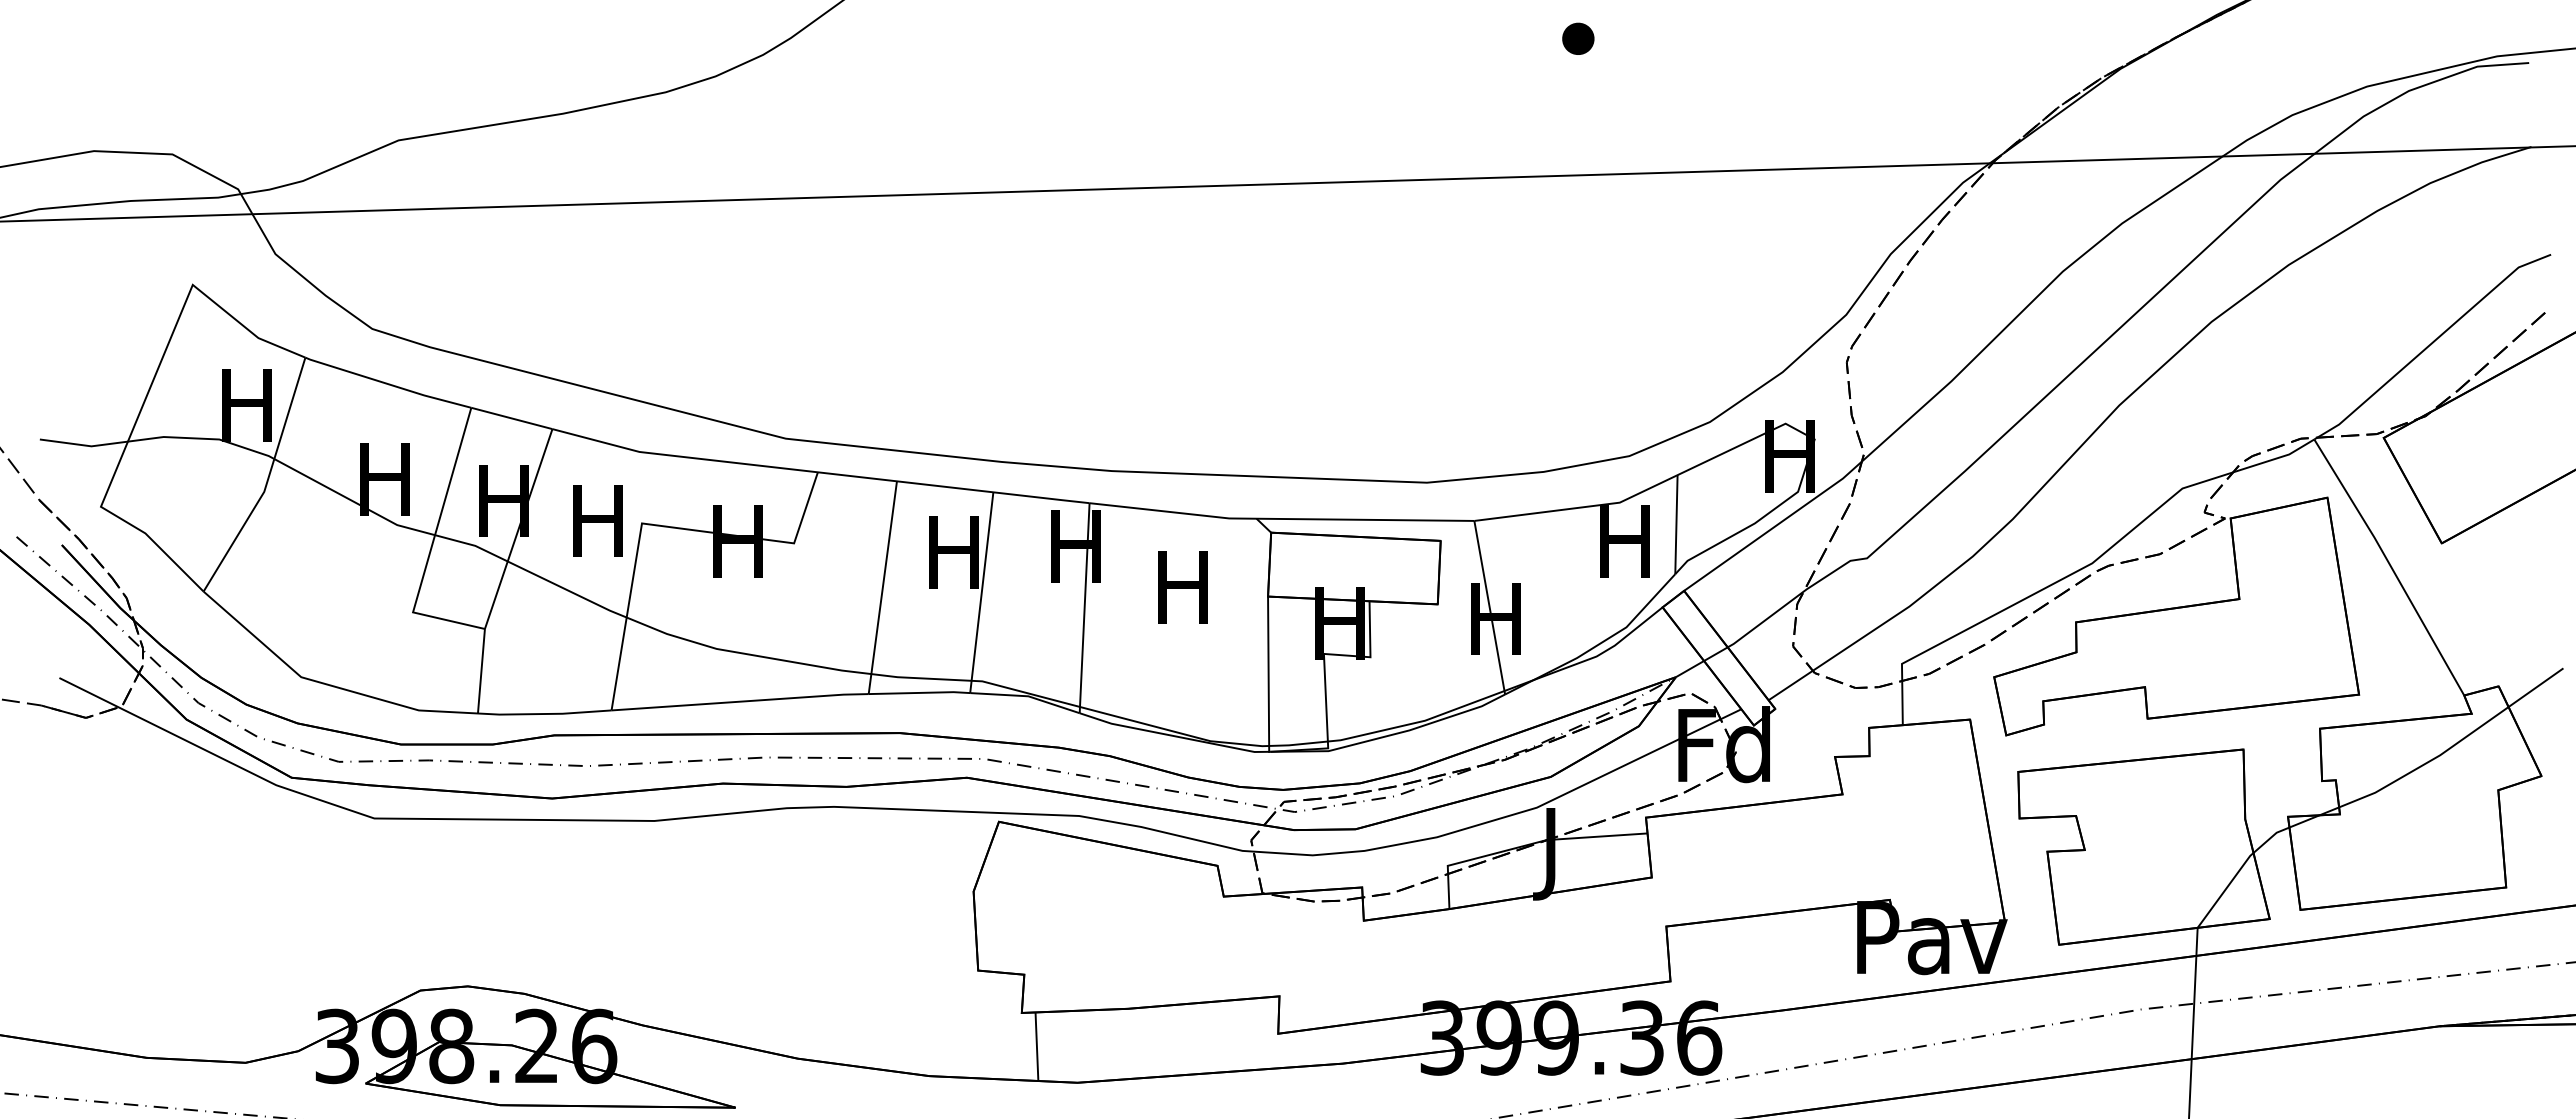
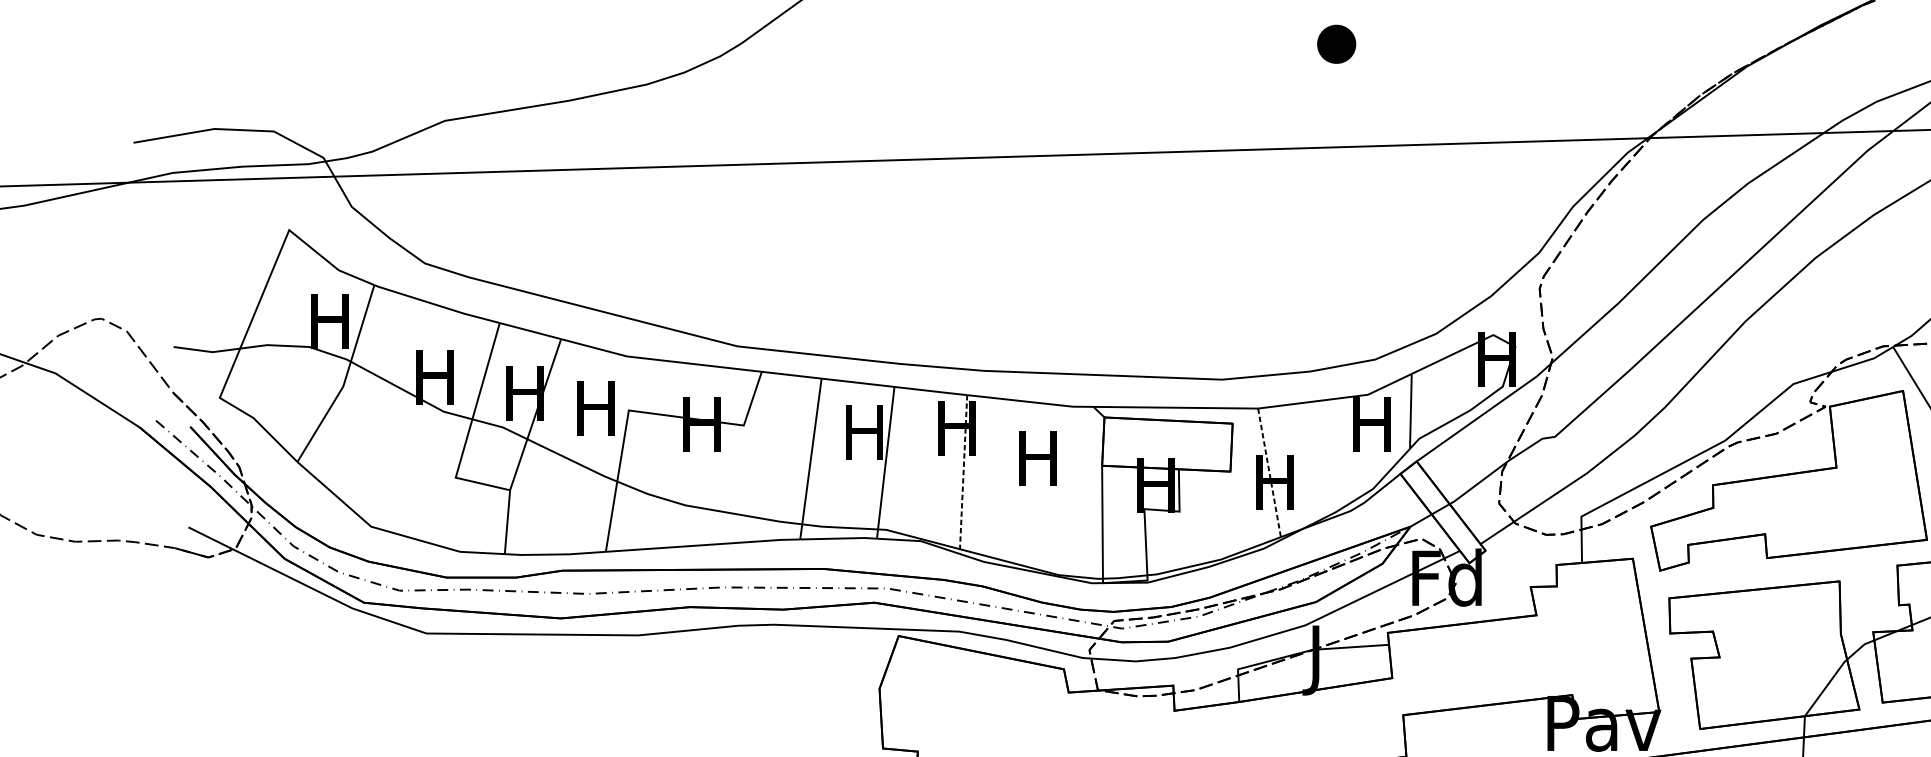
part: (1578, 38) -> (1336, 43), size x1.6
line: (1084, 608) -> (963, 474), solid -> dashed
line: (1489, 608) -> (1269, 474), solid -> dashed

